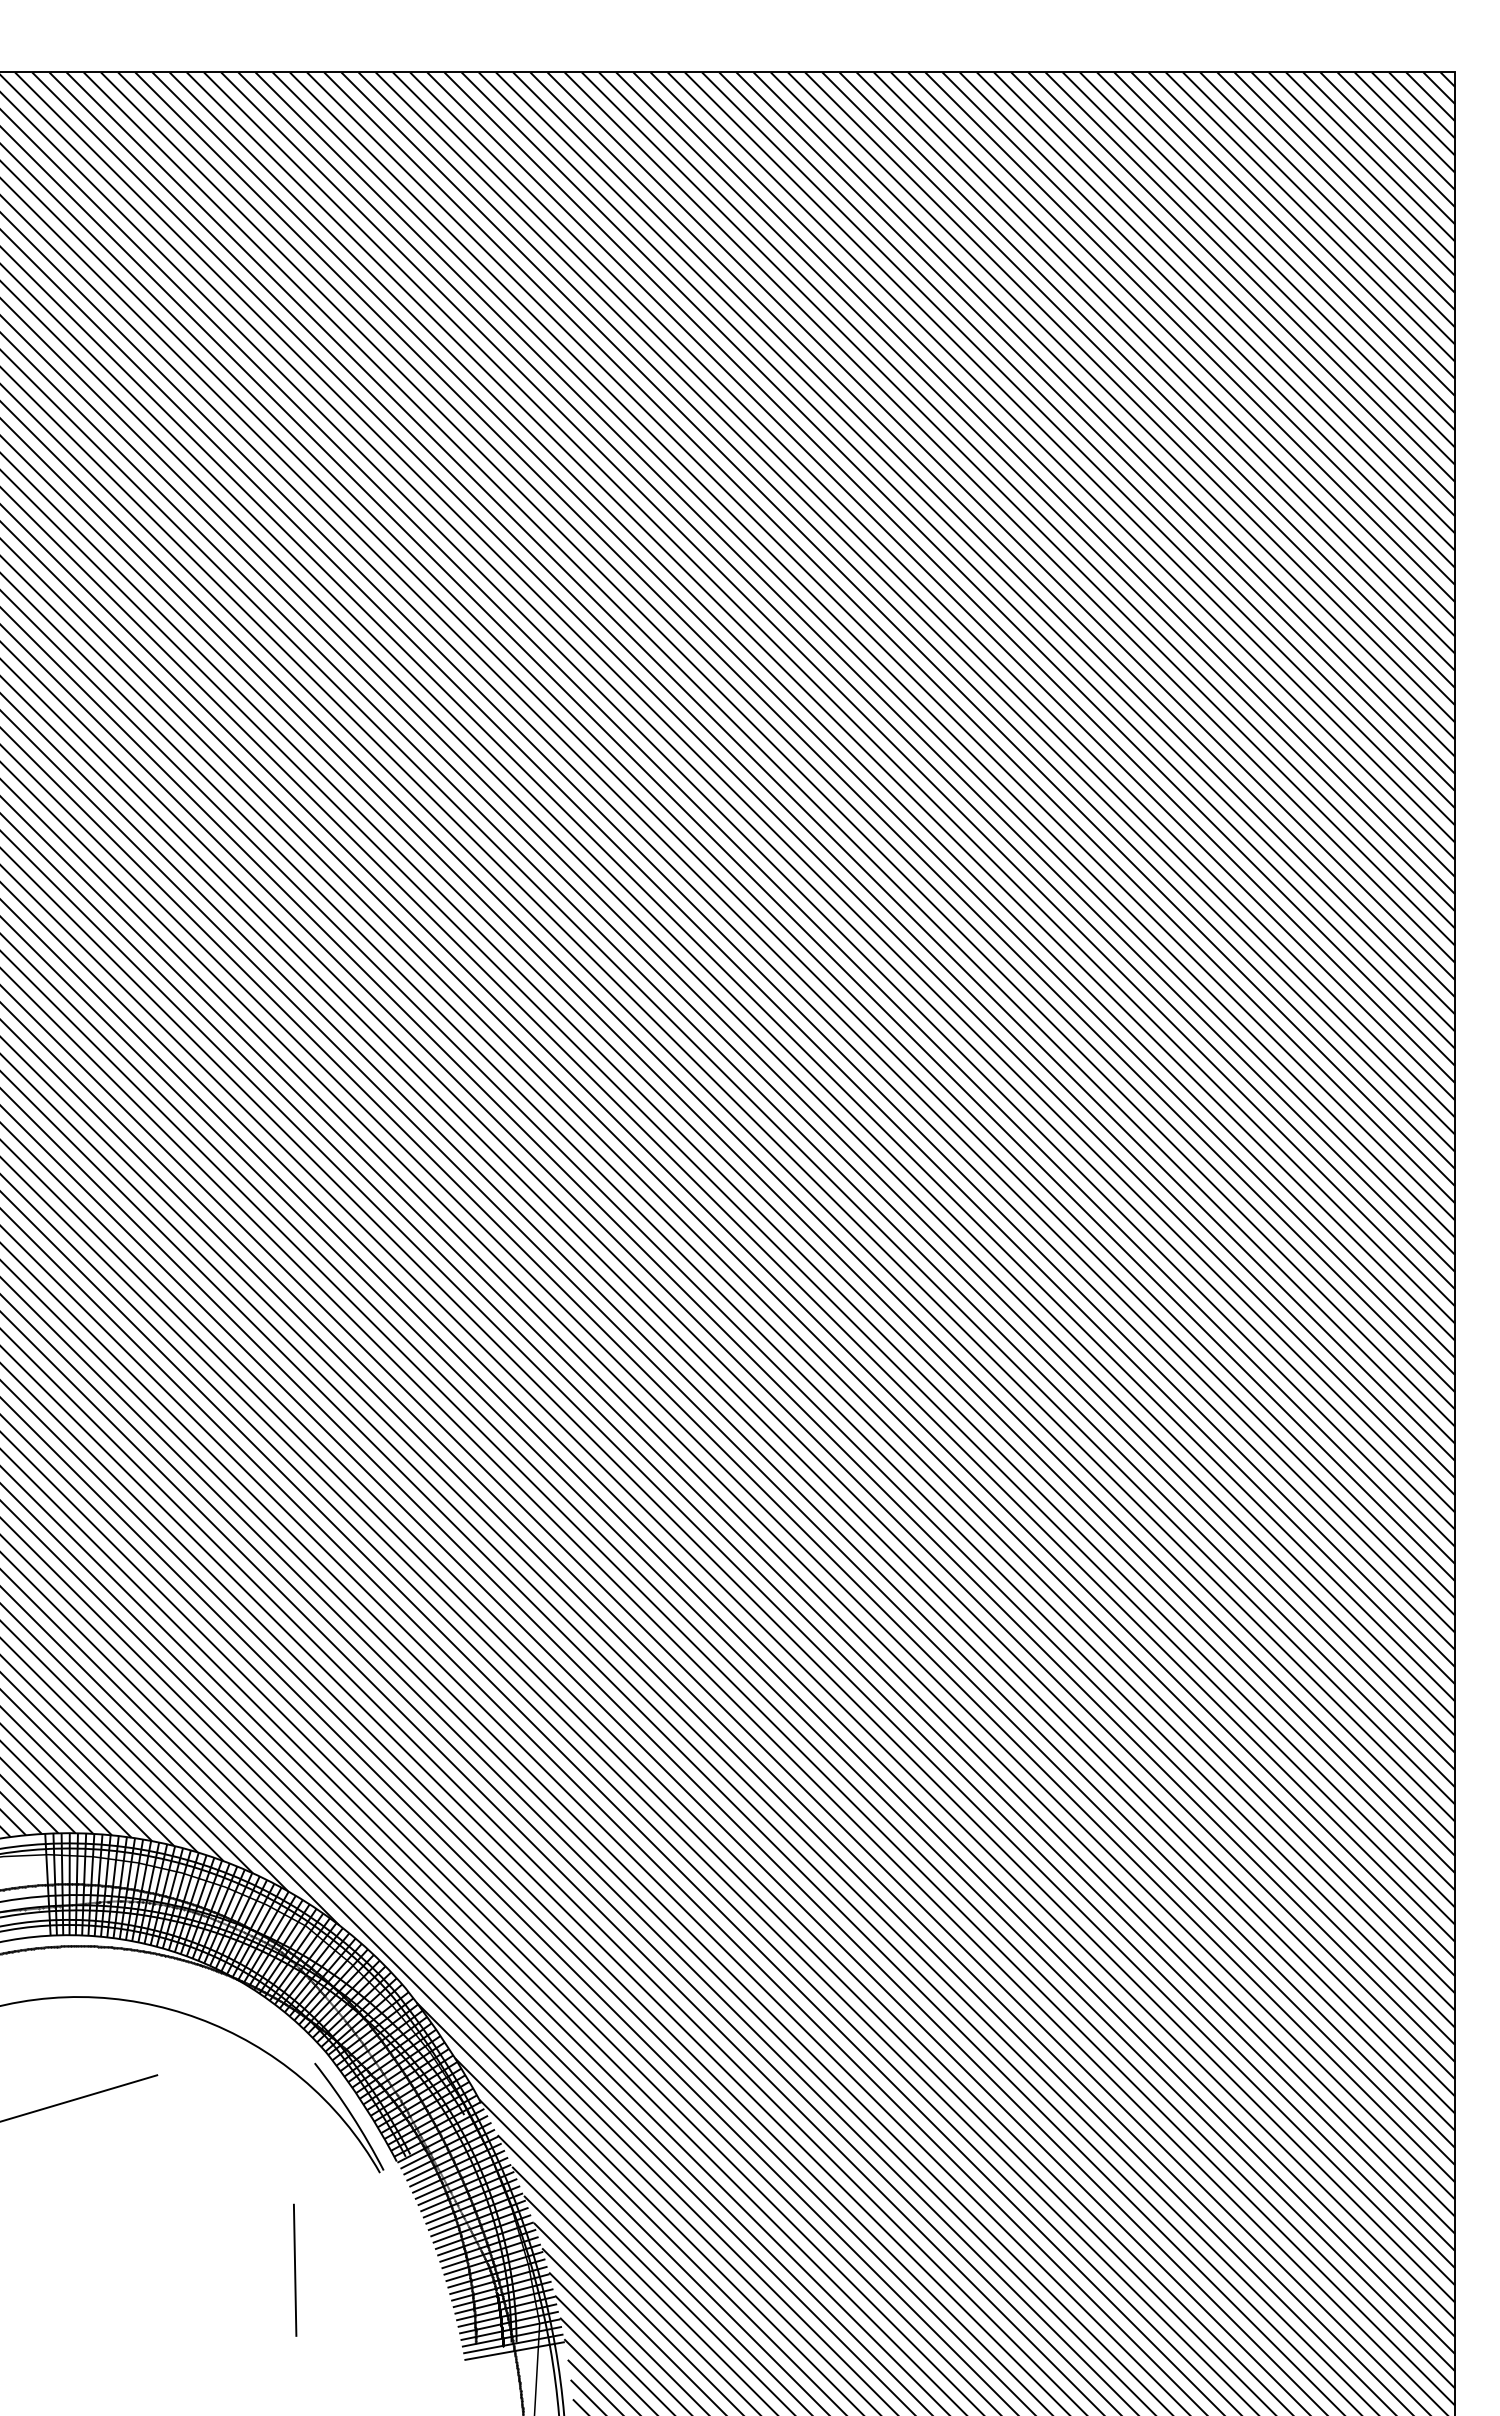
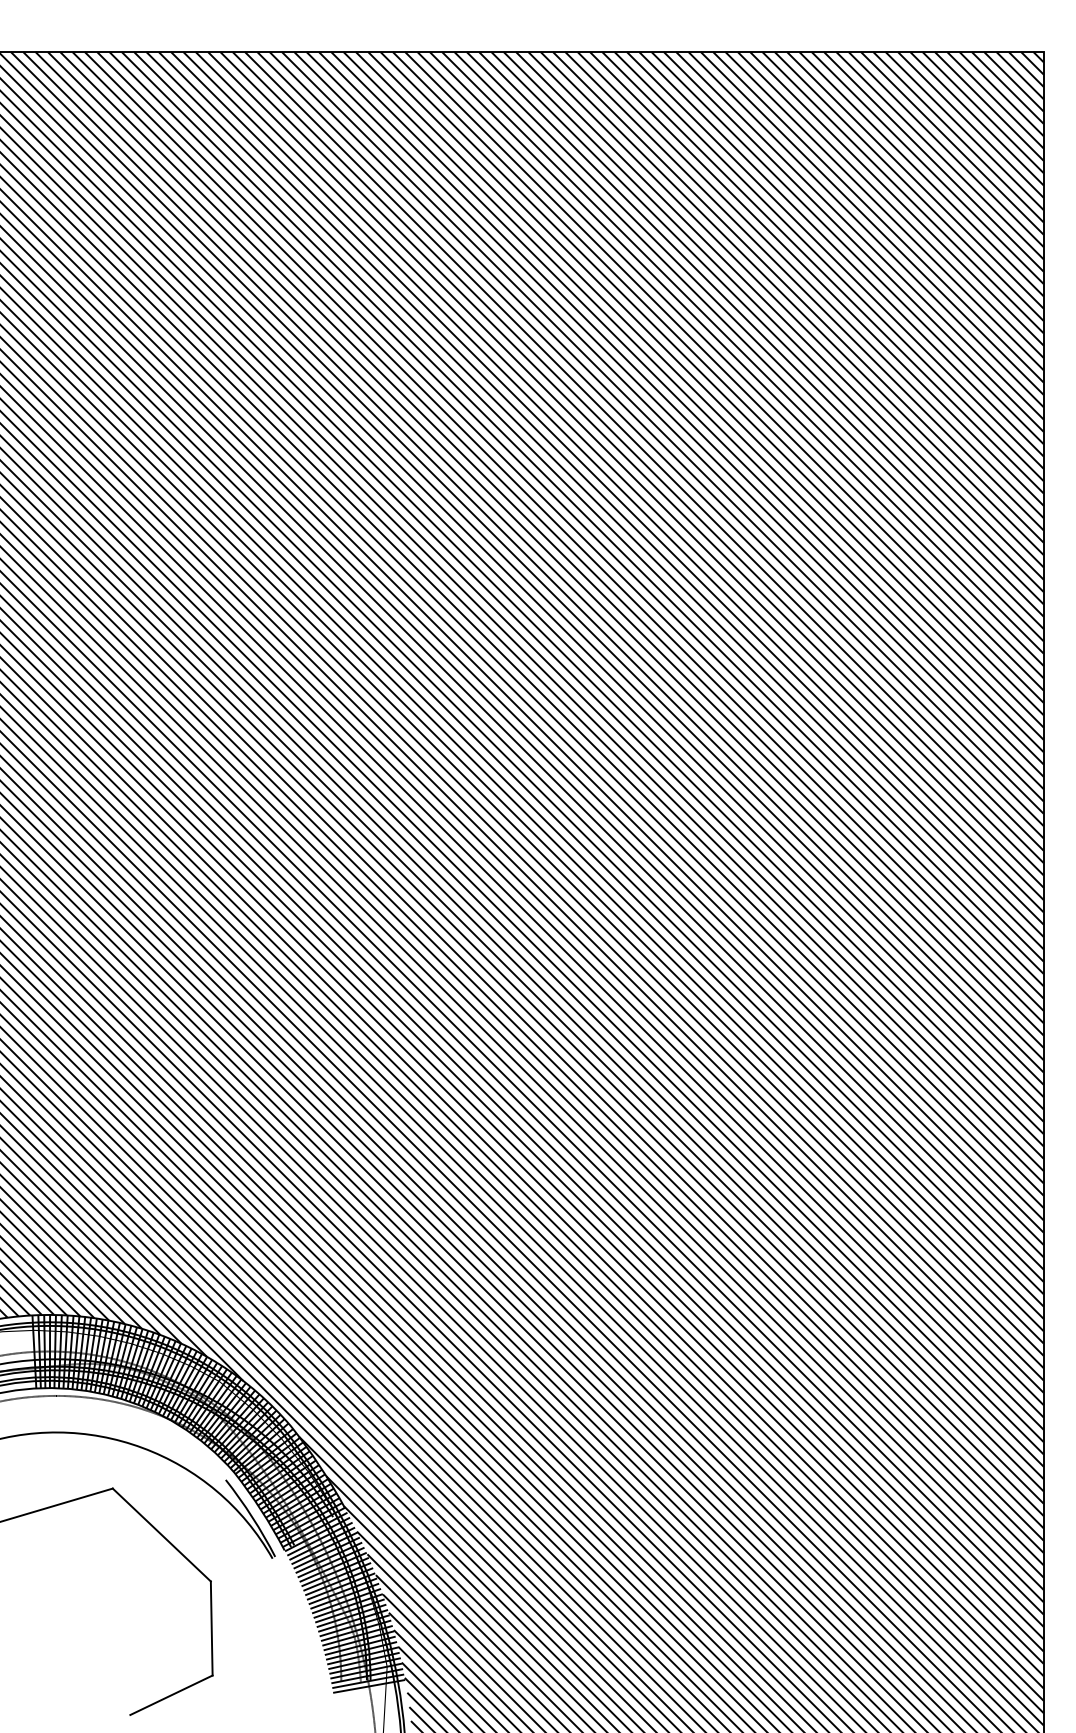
line: (225, 2139) -> (161, 1534), added
line: (238, 2362) -> (171, 1694), added

